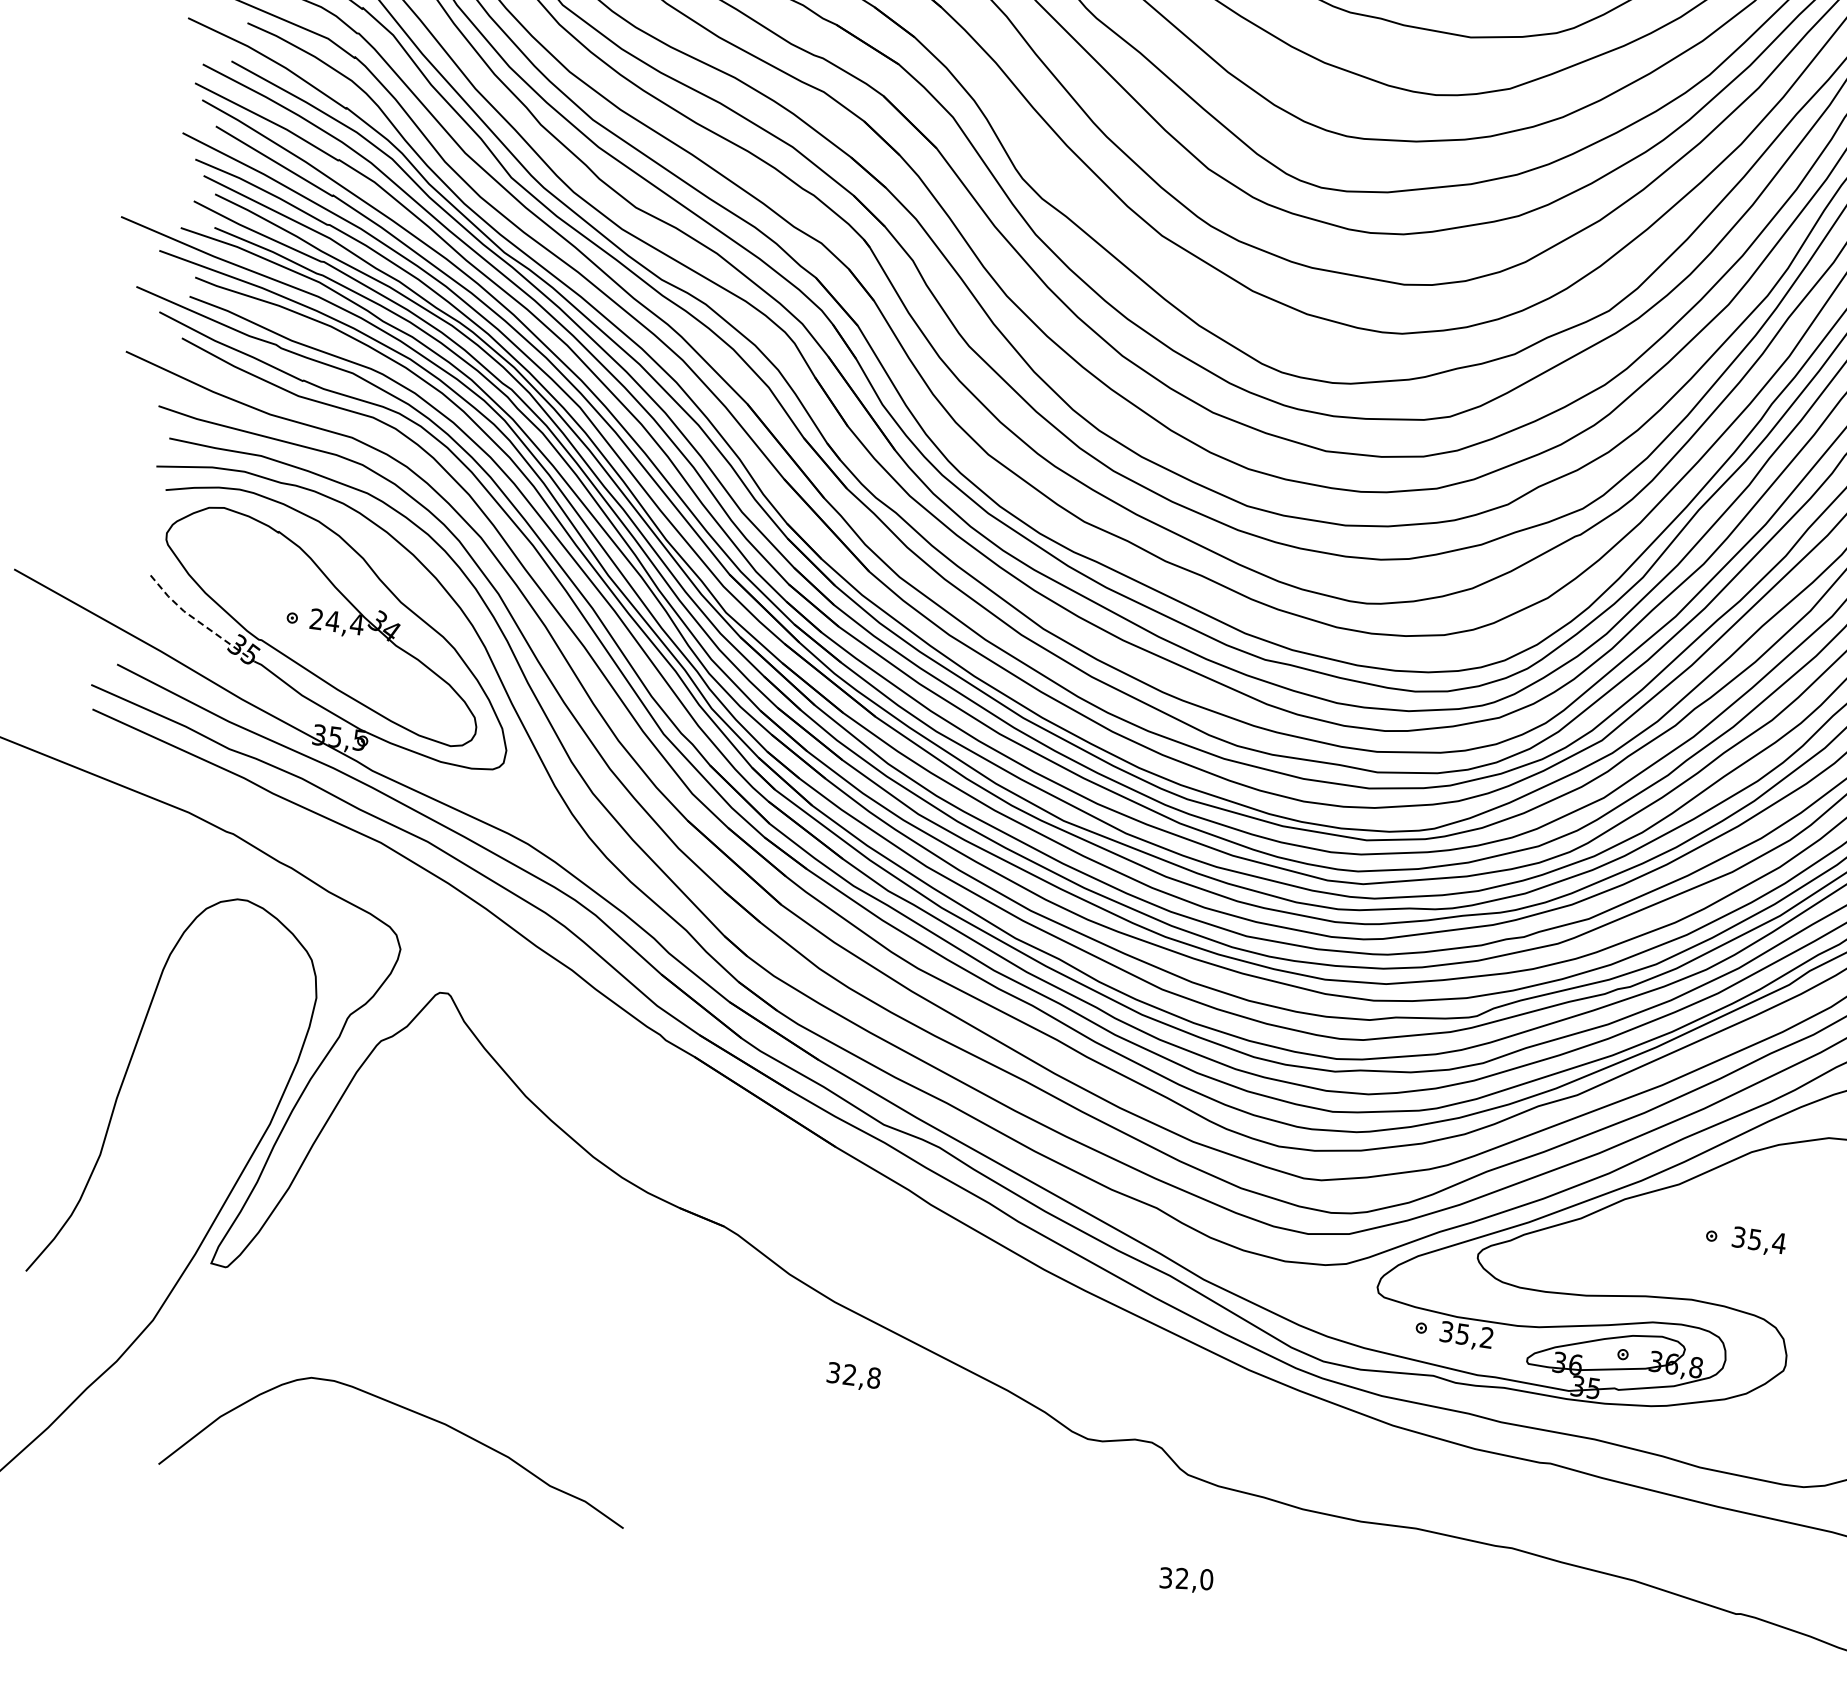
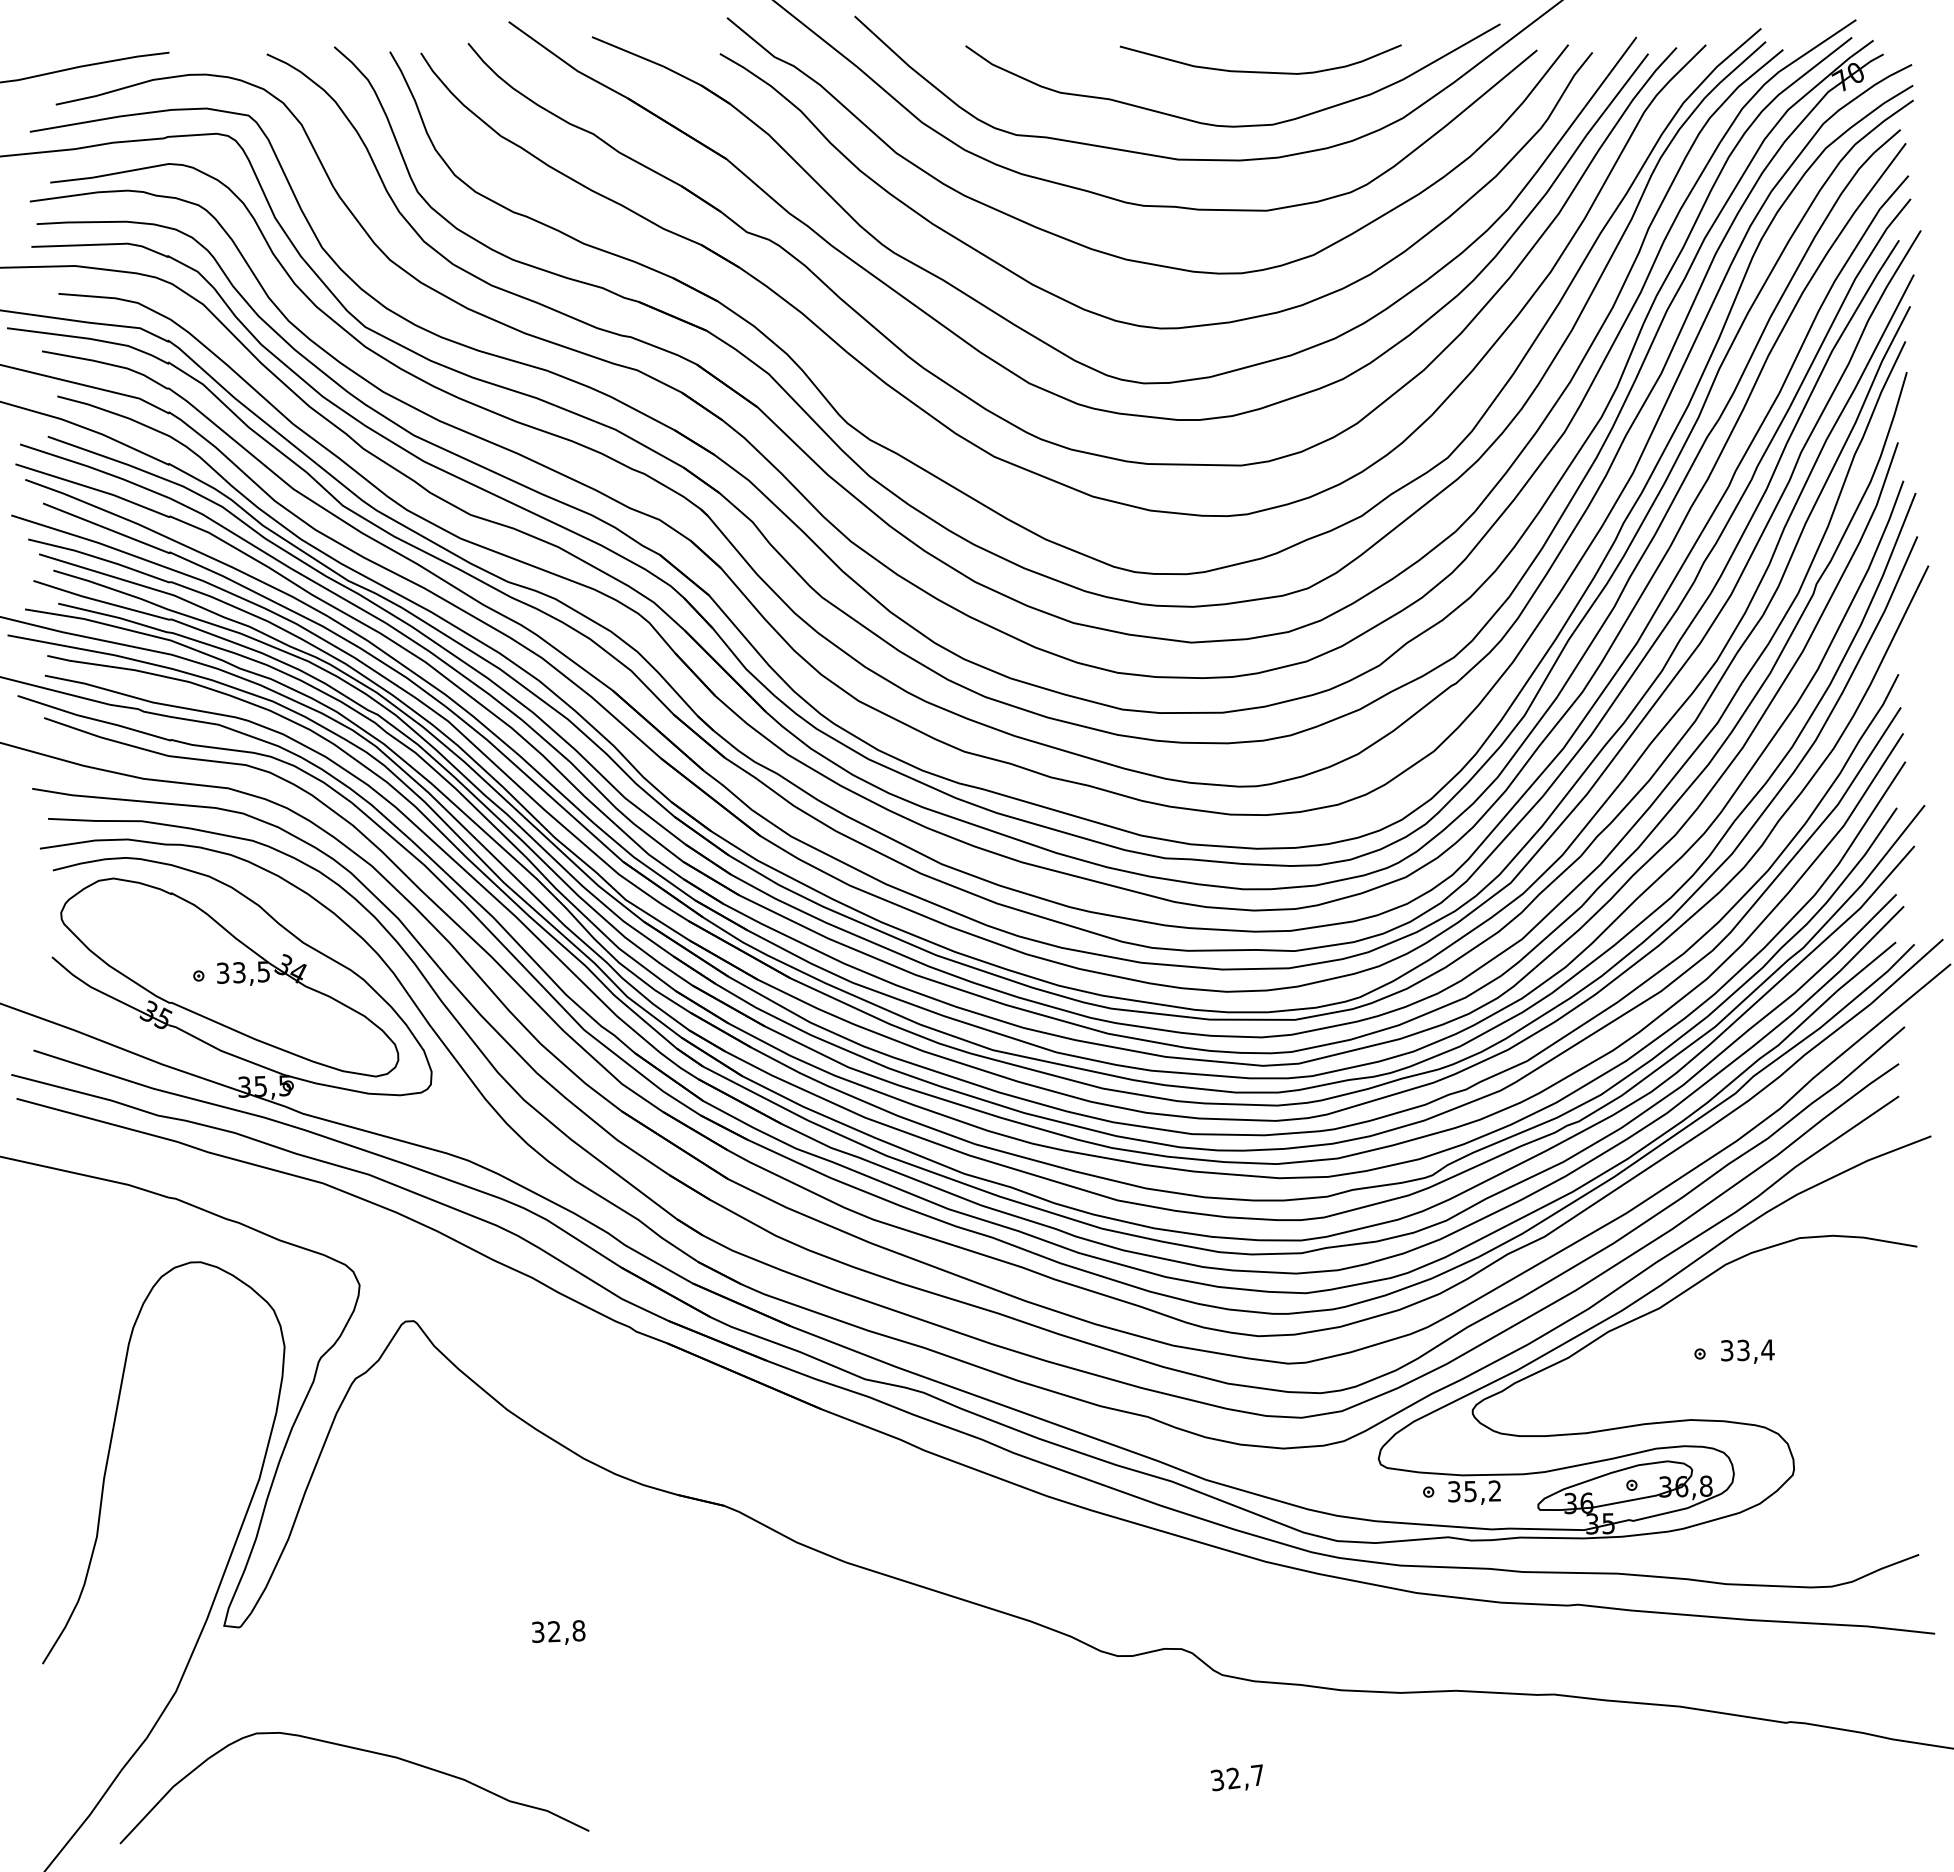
line: (198, 621) -> (106, 994), dashed -> solid
text: (337, 621) -> (243, 972), 24,4 -> 33,5
text: (1755, 1238) -> (1743, 1349), 35,4 -> 33,4
text: (853, 1376) -> (558, 1632), moved
curve: (413, 1413) -> (363, 1751), moved
text: (1206, 1578) -> (1257, 1774), 32,0 -> 32,7

